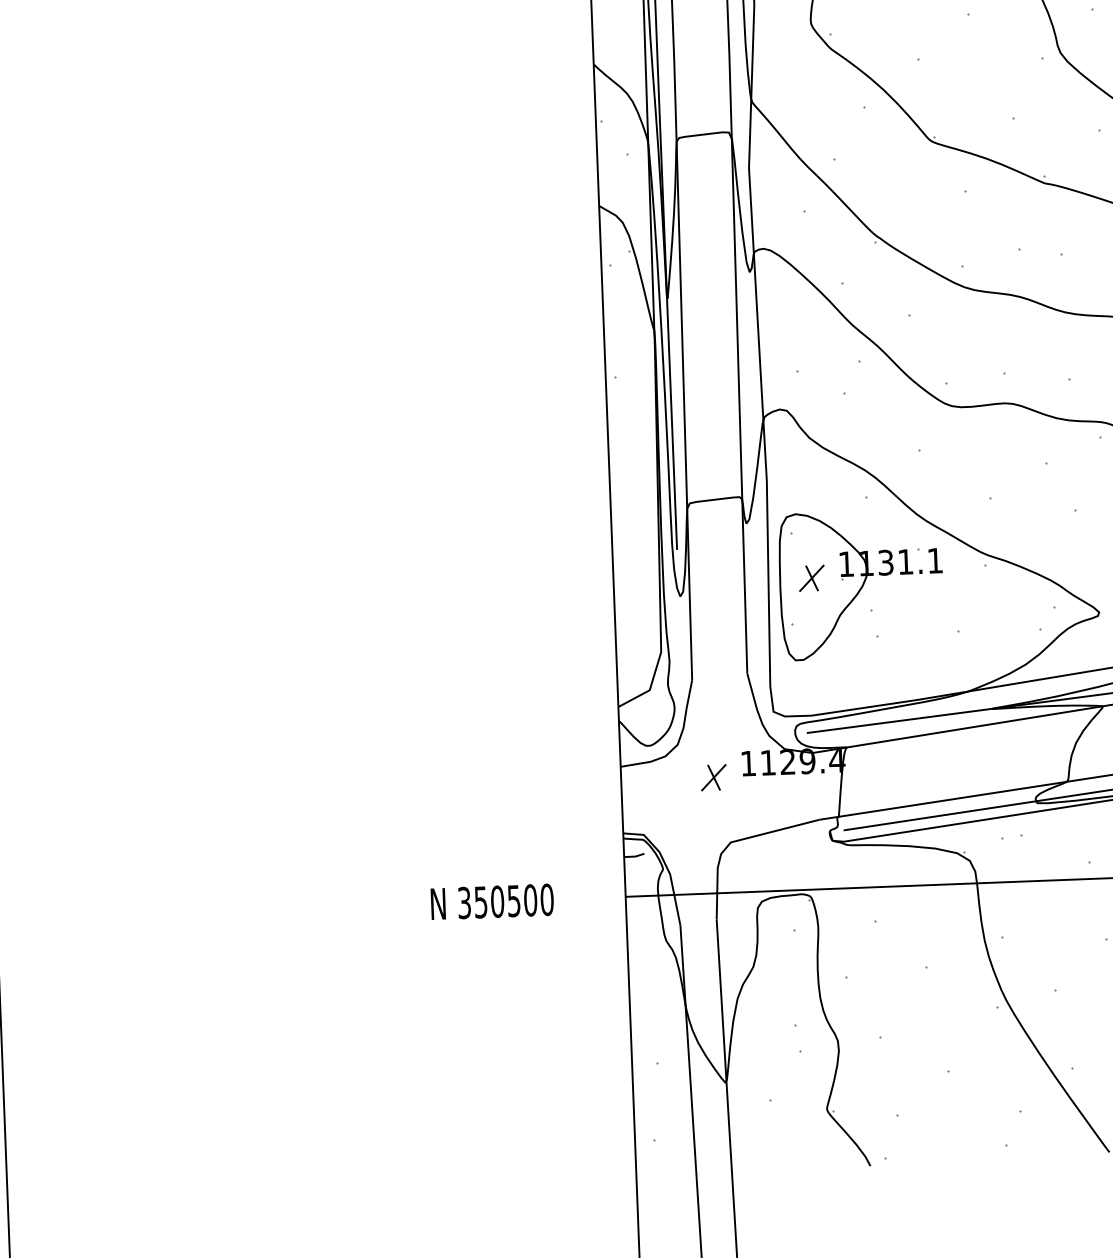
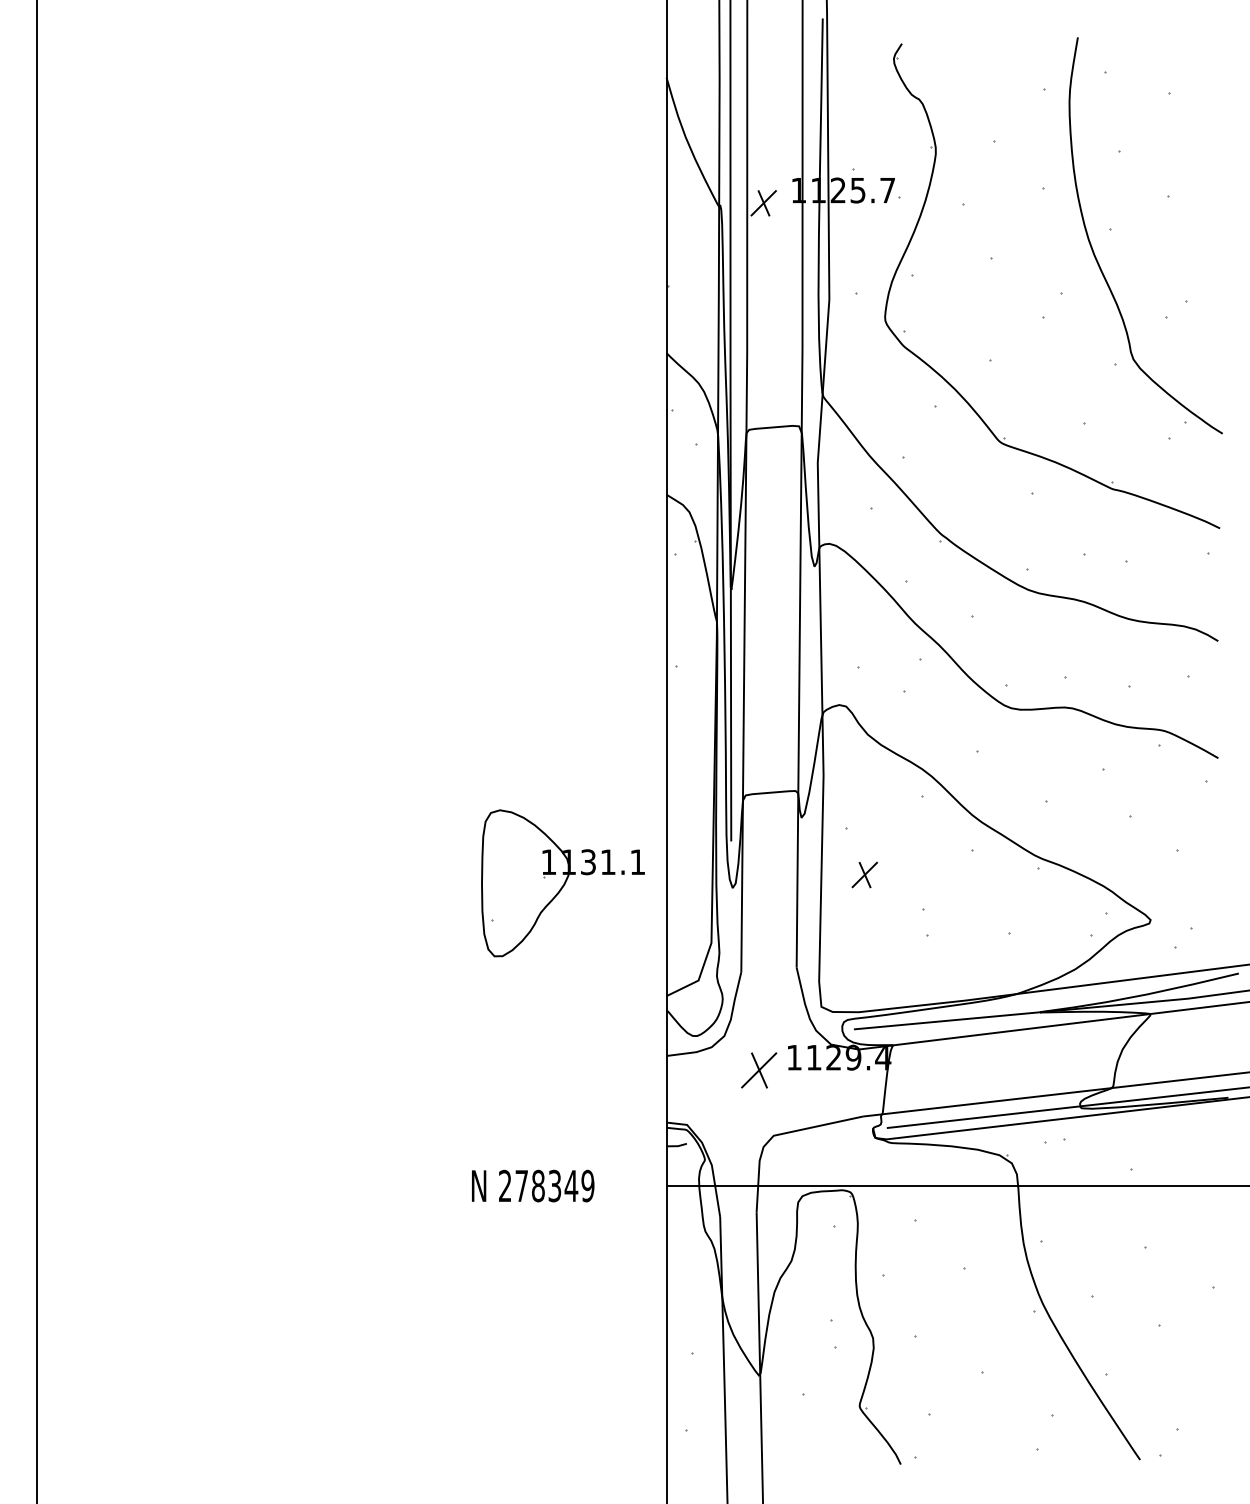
part: (860, 584) -> (562, 883), moved
part: (714, 777) -> (759, 1070), size x1.4
text: (505, 900) -> (546, 1185), 350500 -> 278349

